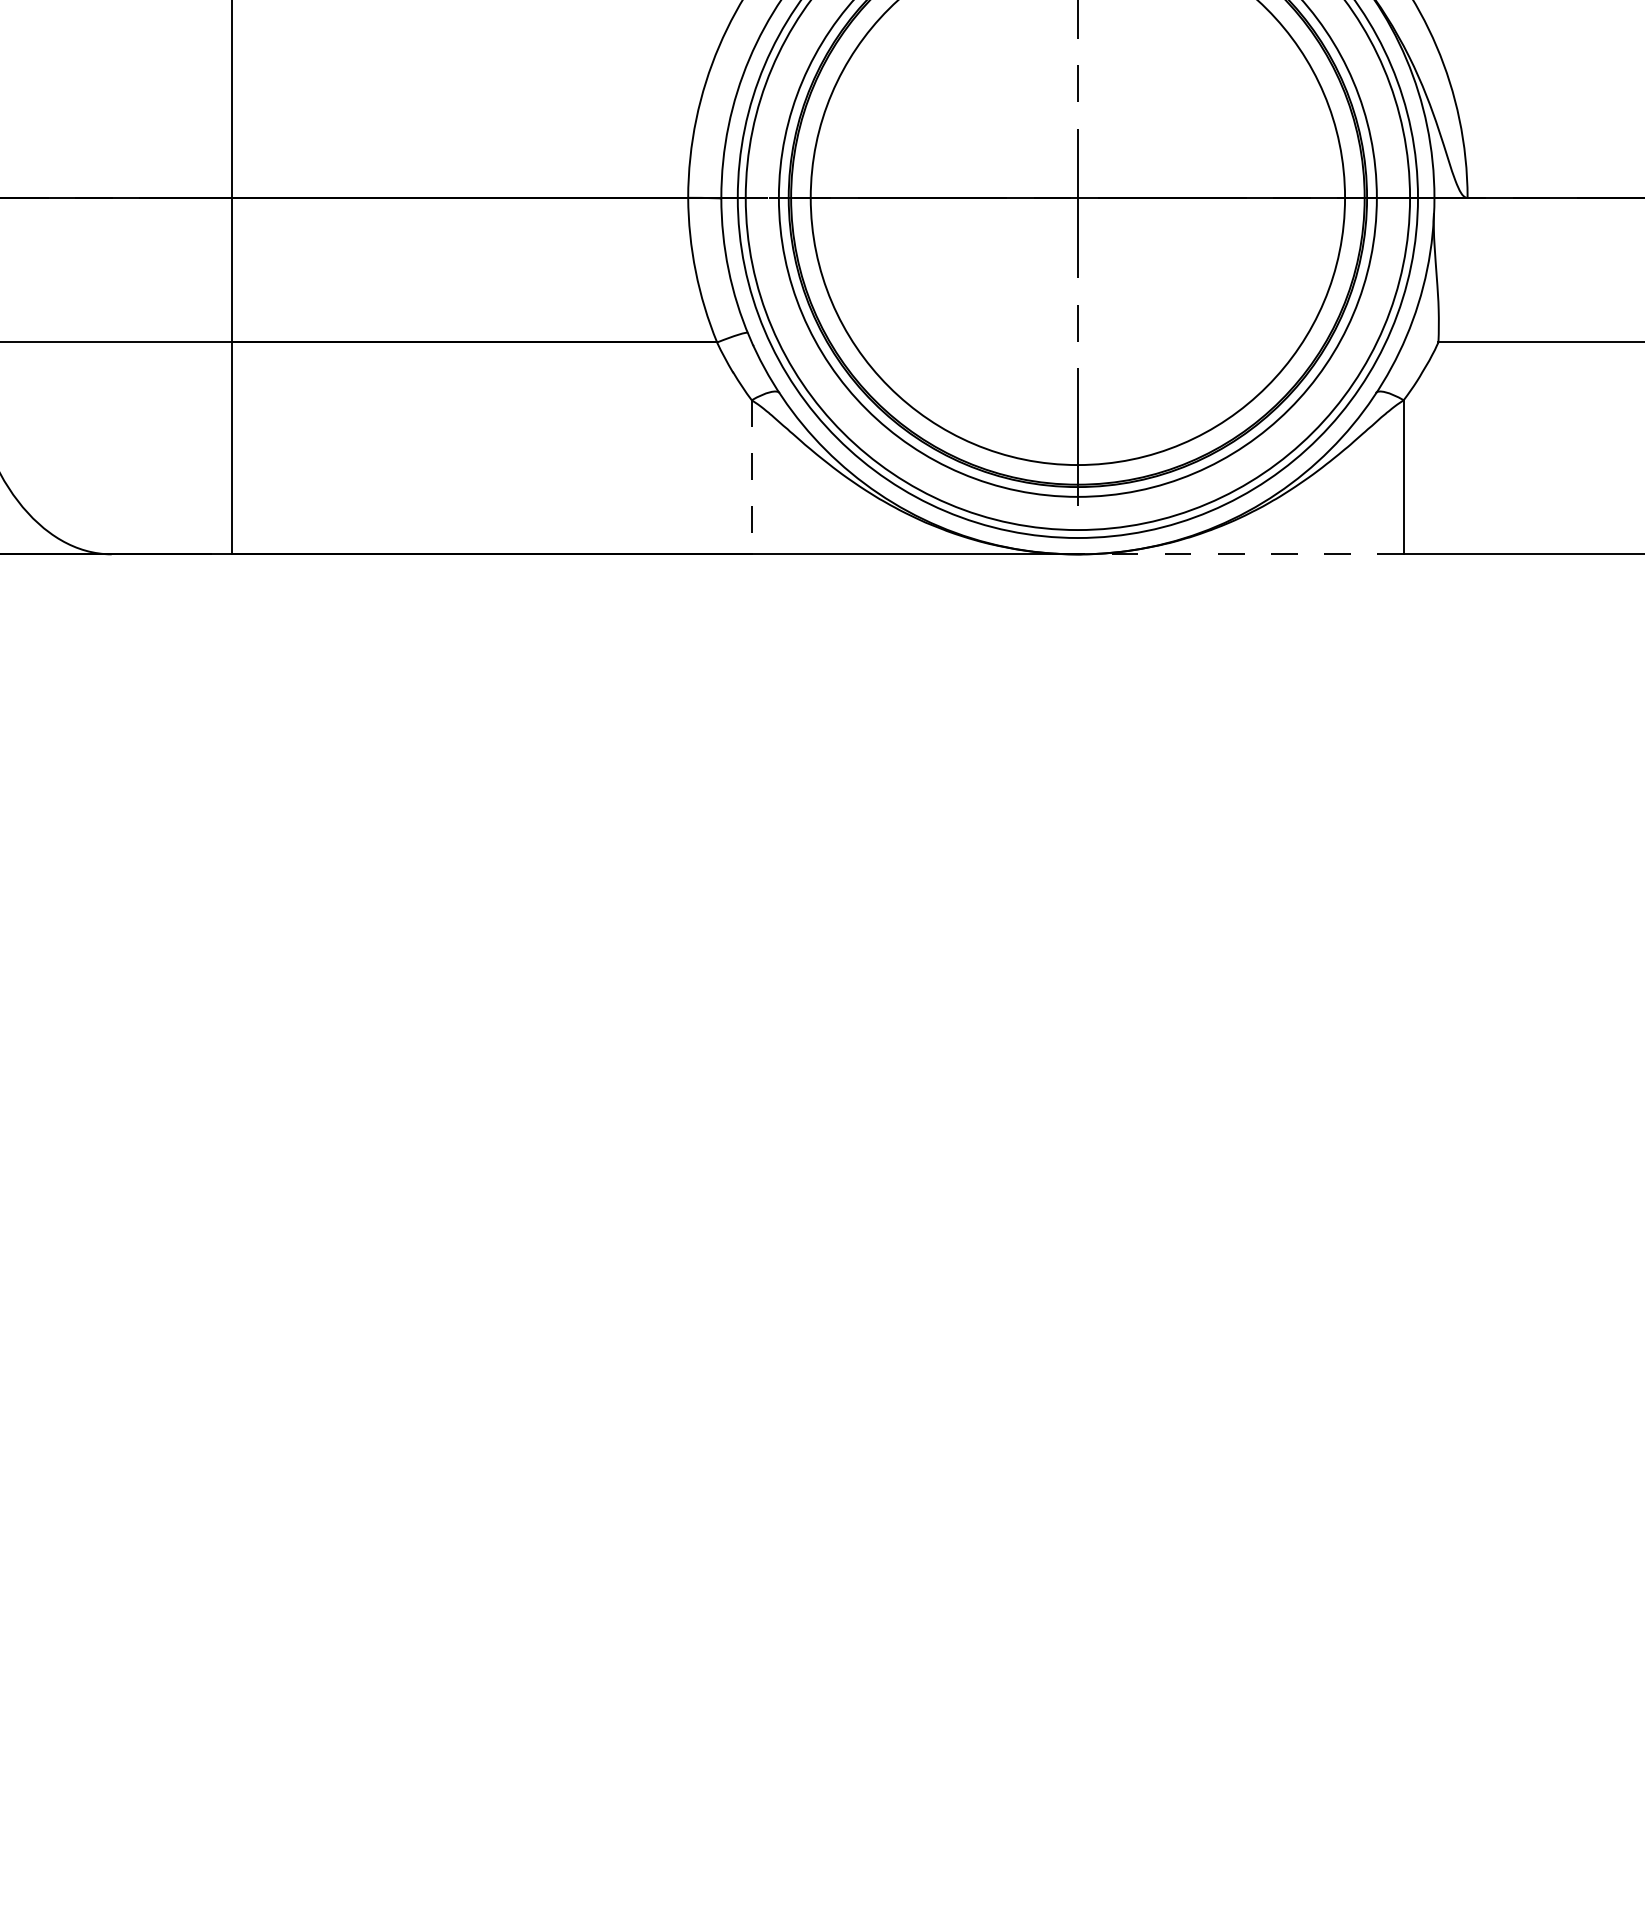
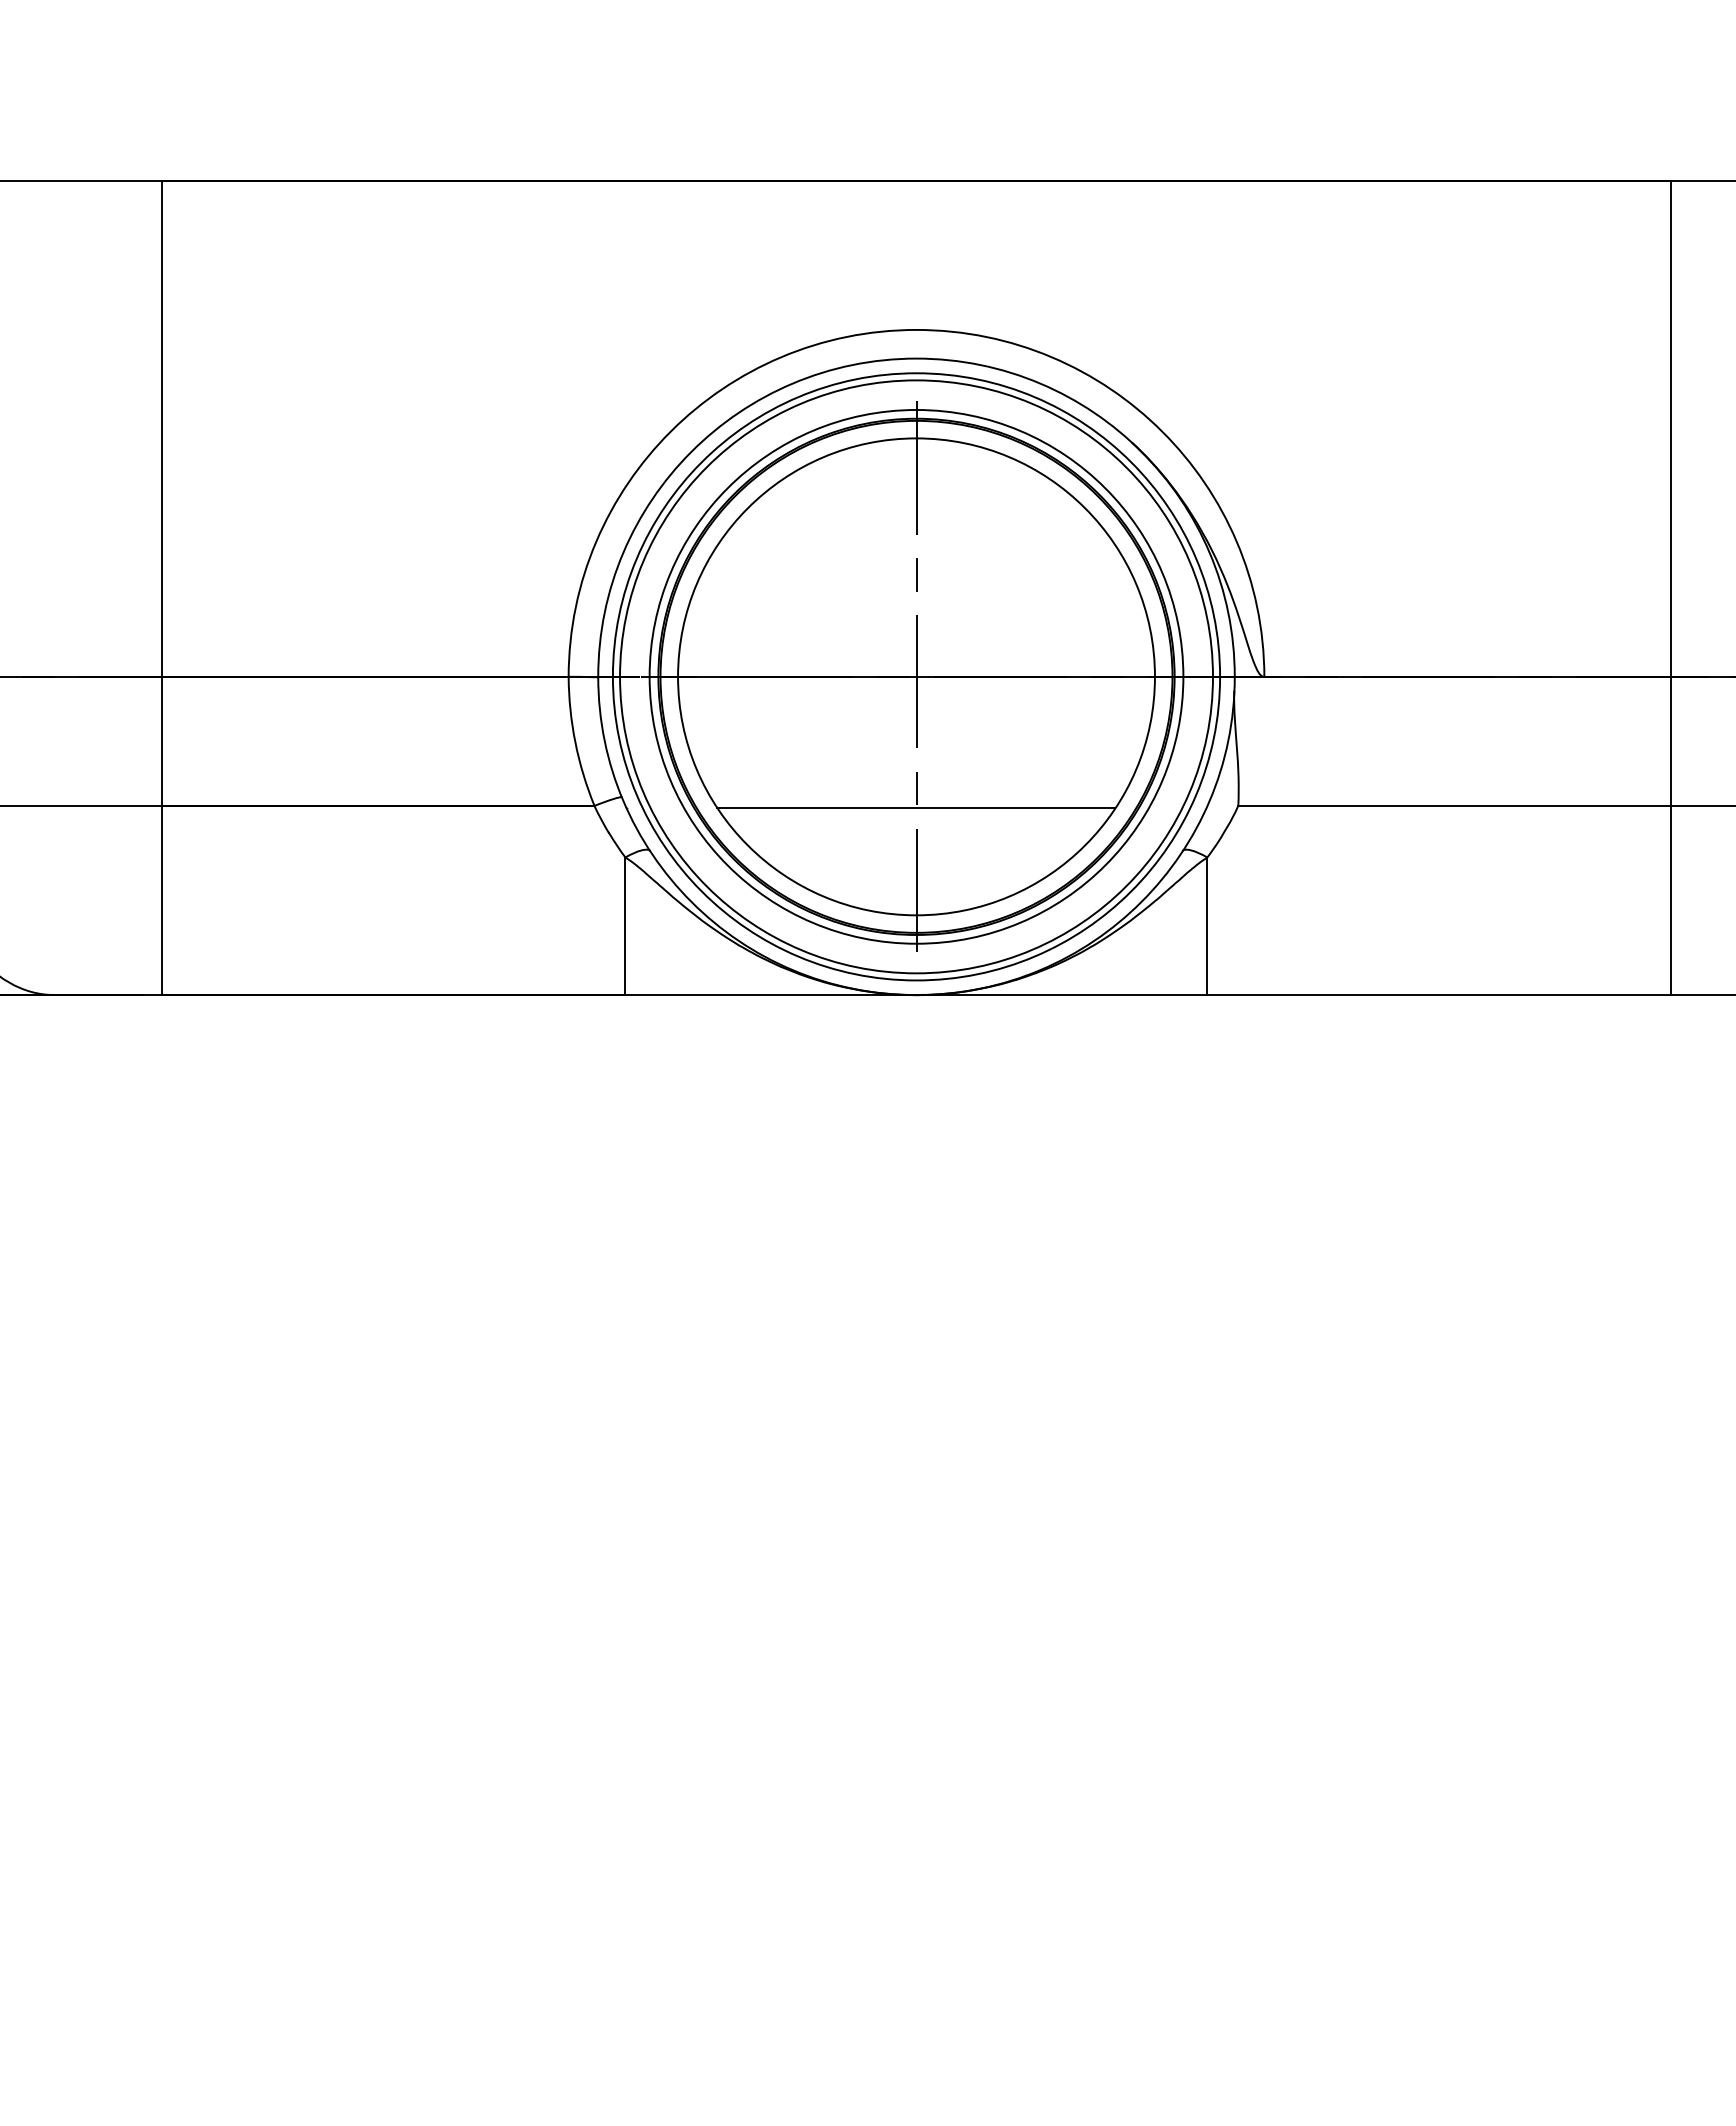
line: (1077, 345) -> (916, 808), added
line: (751, 477) -> (625, 926), dashed -> solid
line: (1240, 554) -> (1061, 995), dashed -> solid

